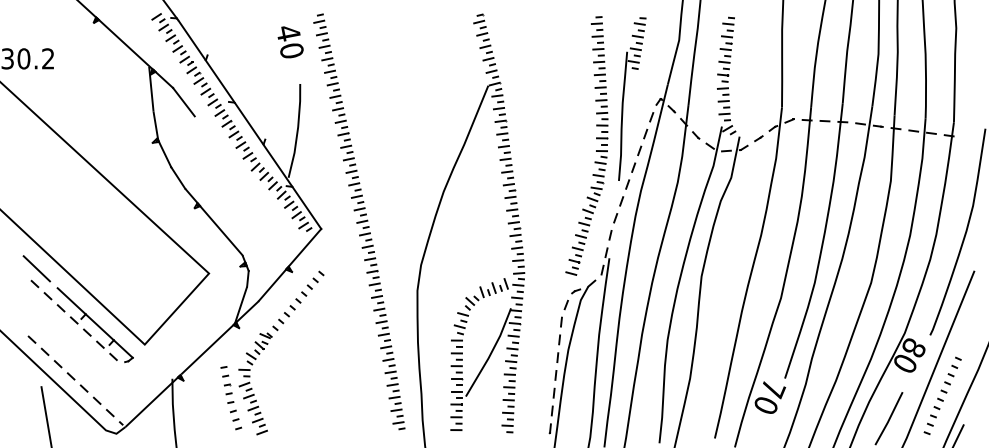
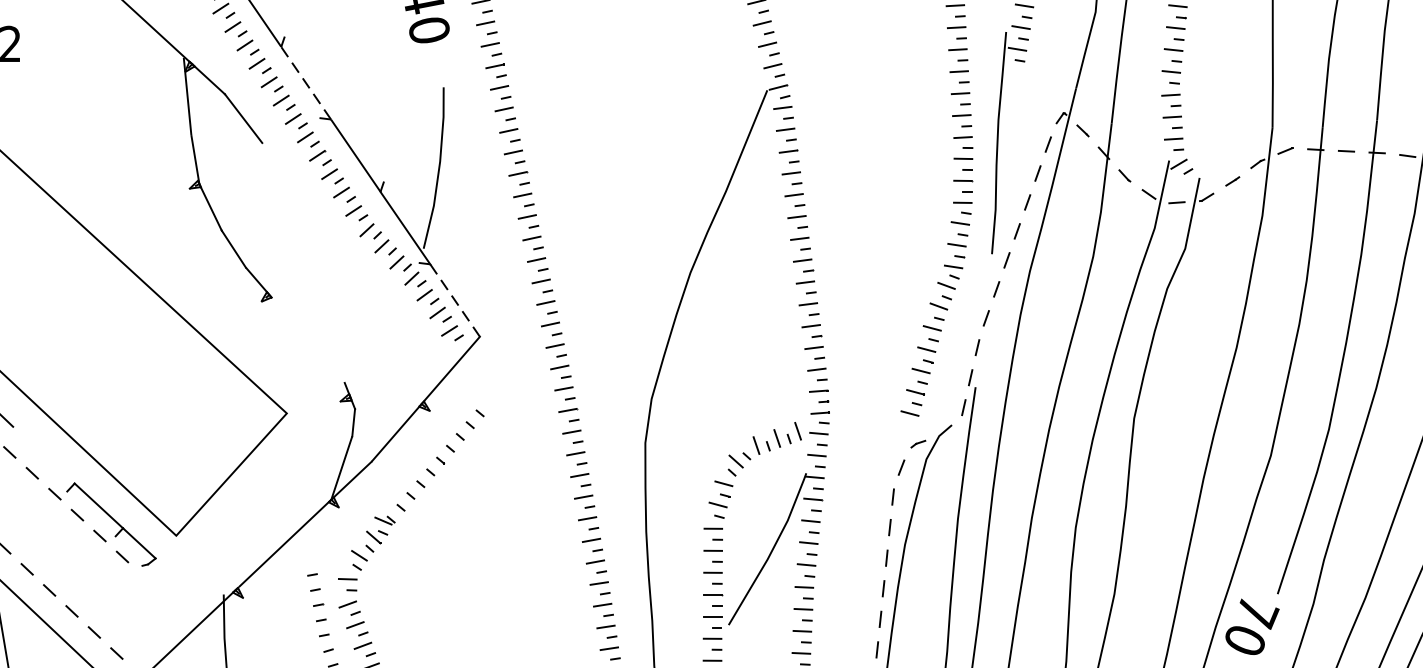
line: (220, 81) -> (306, 83), solid -> dashed
line: (306, 207) -> (454, 299), solid -> dashed
line: (221, 230) -> (308, 339), removed
line: (71, 301) -> (50, 461), removed

